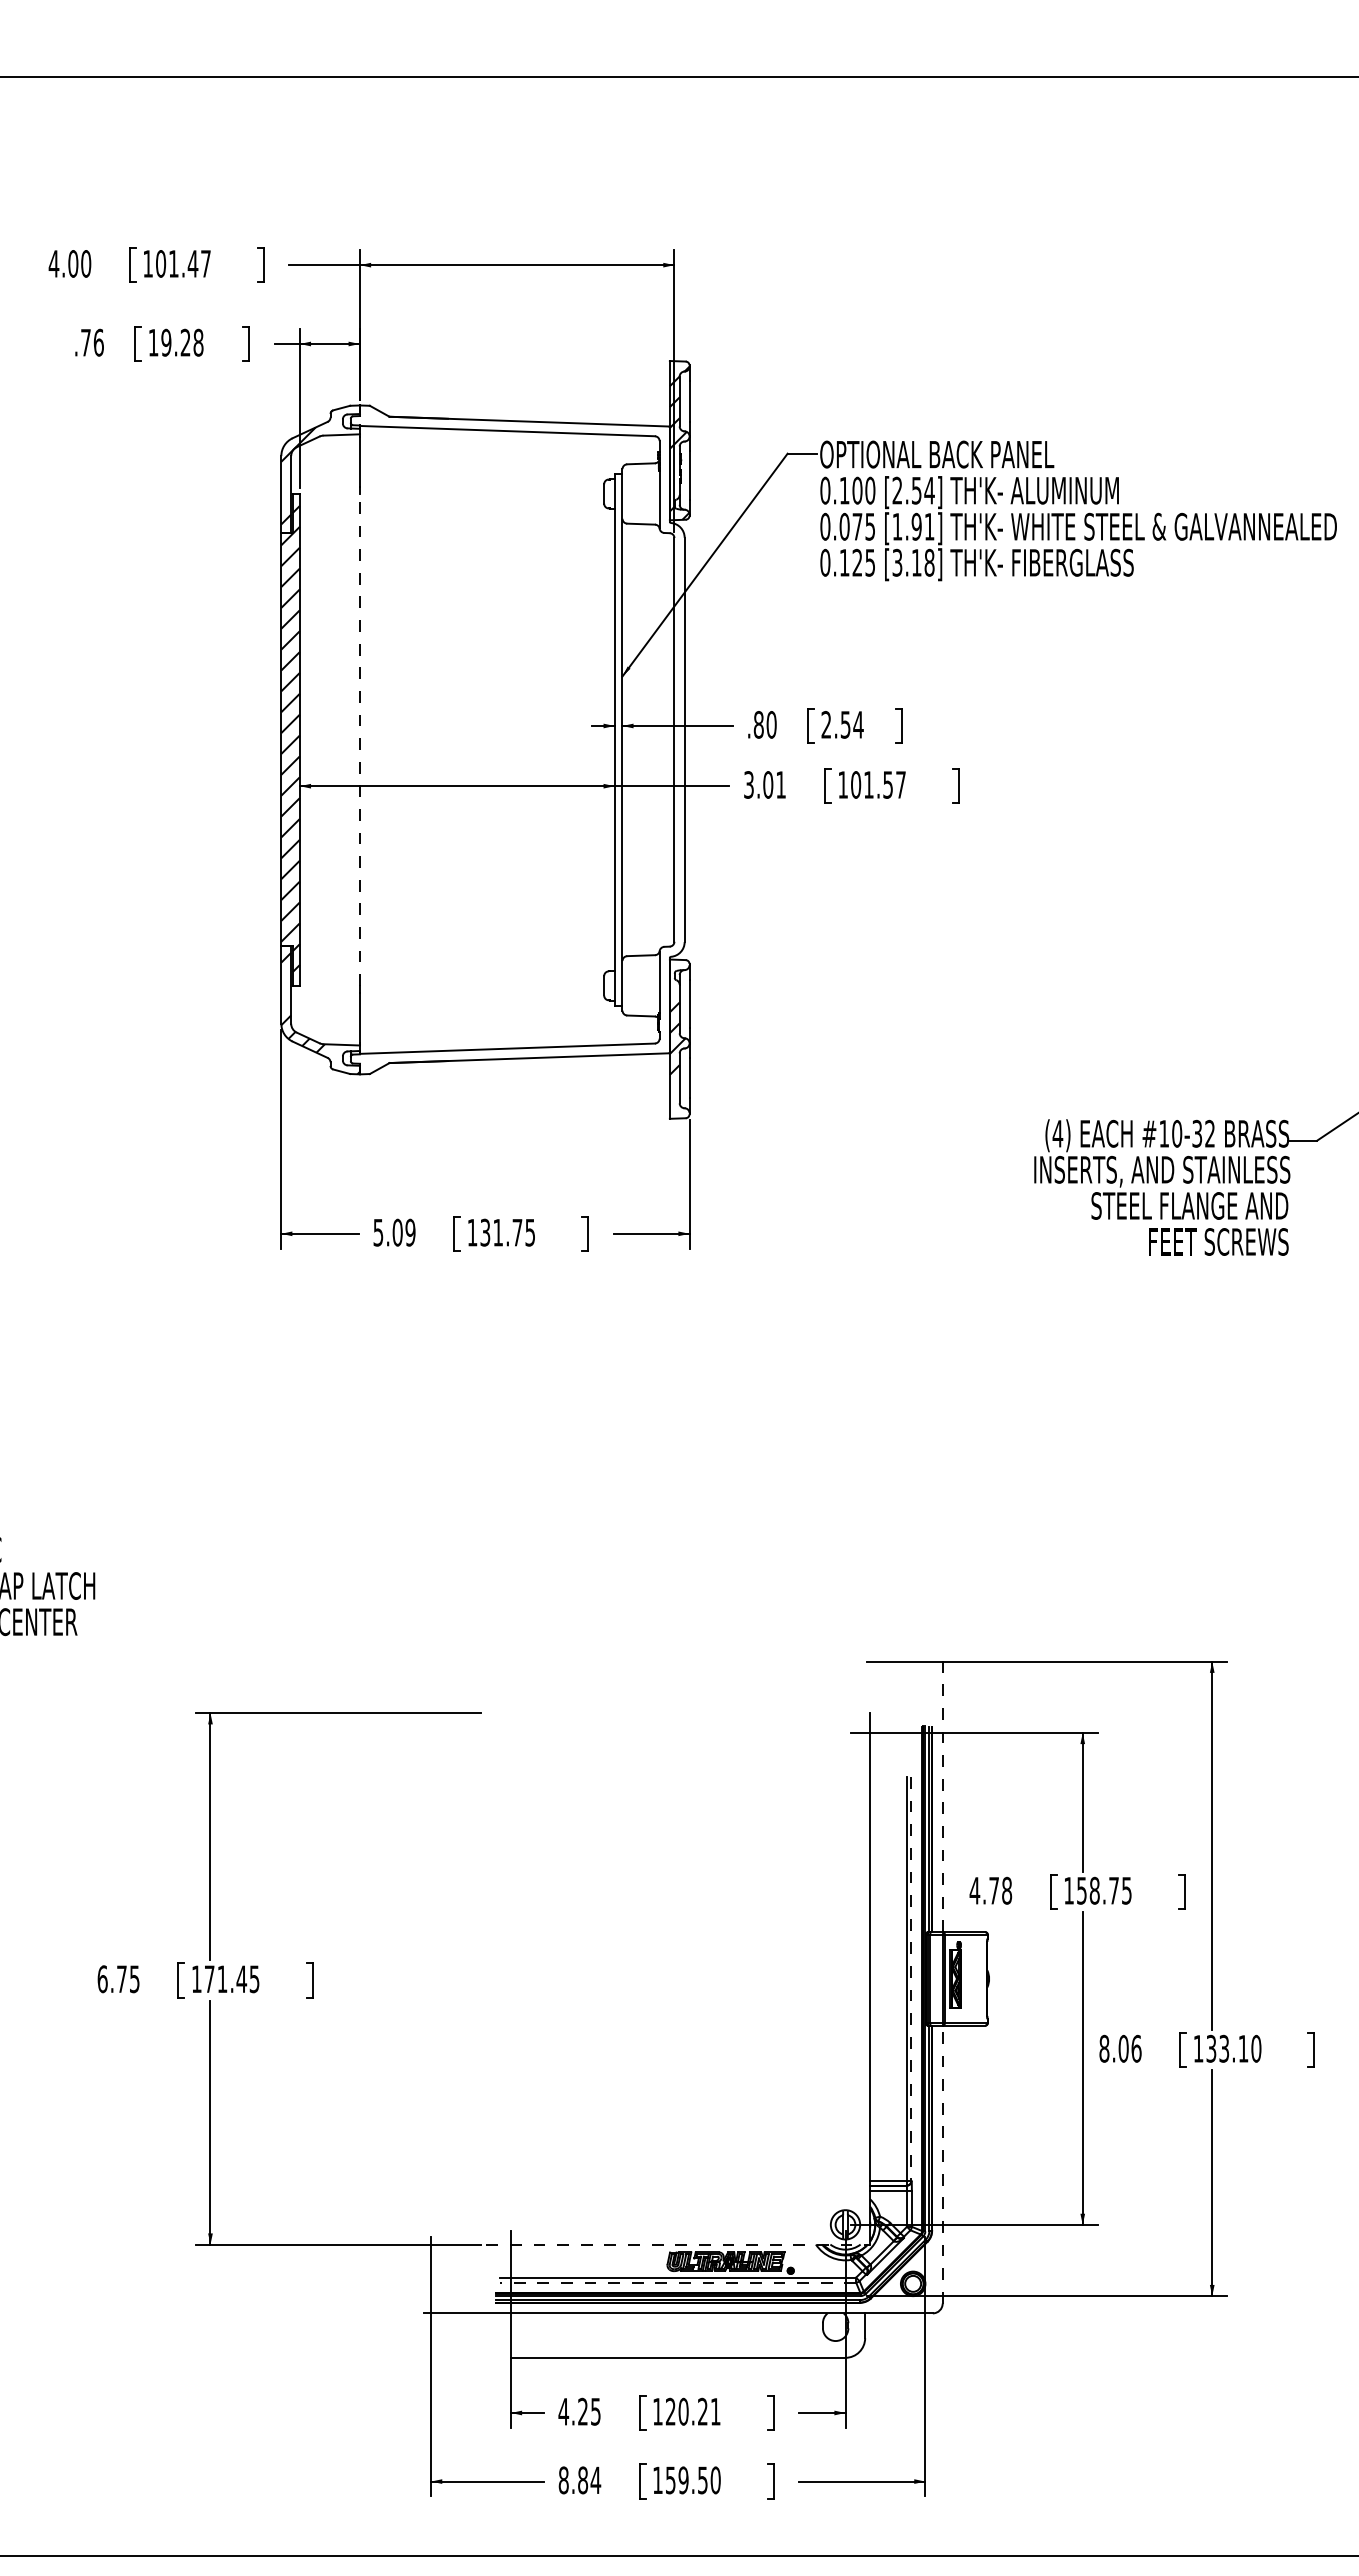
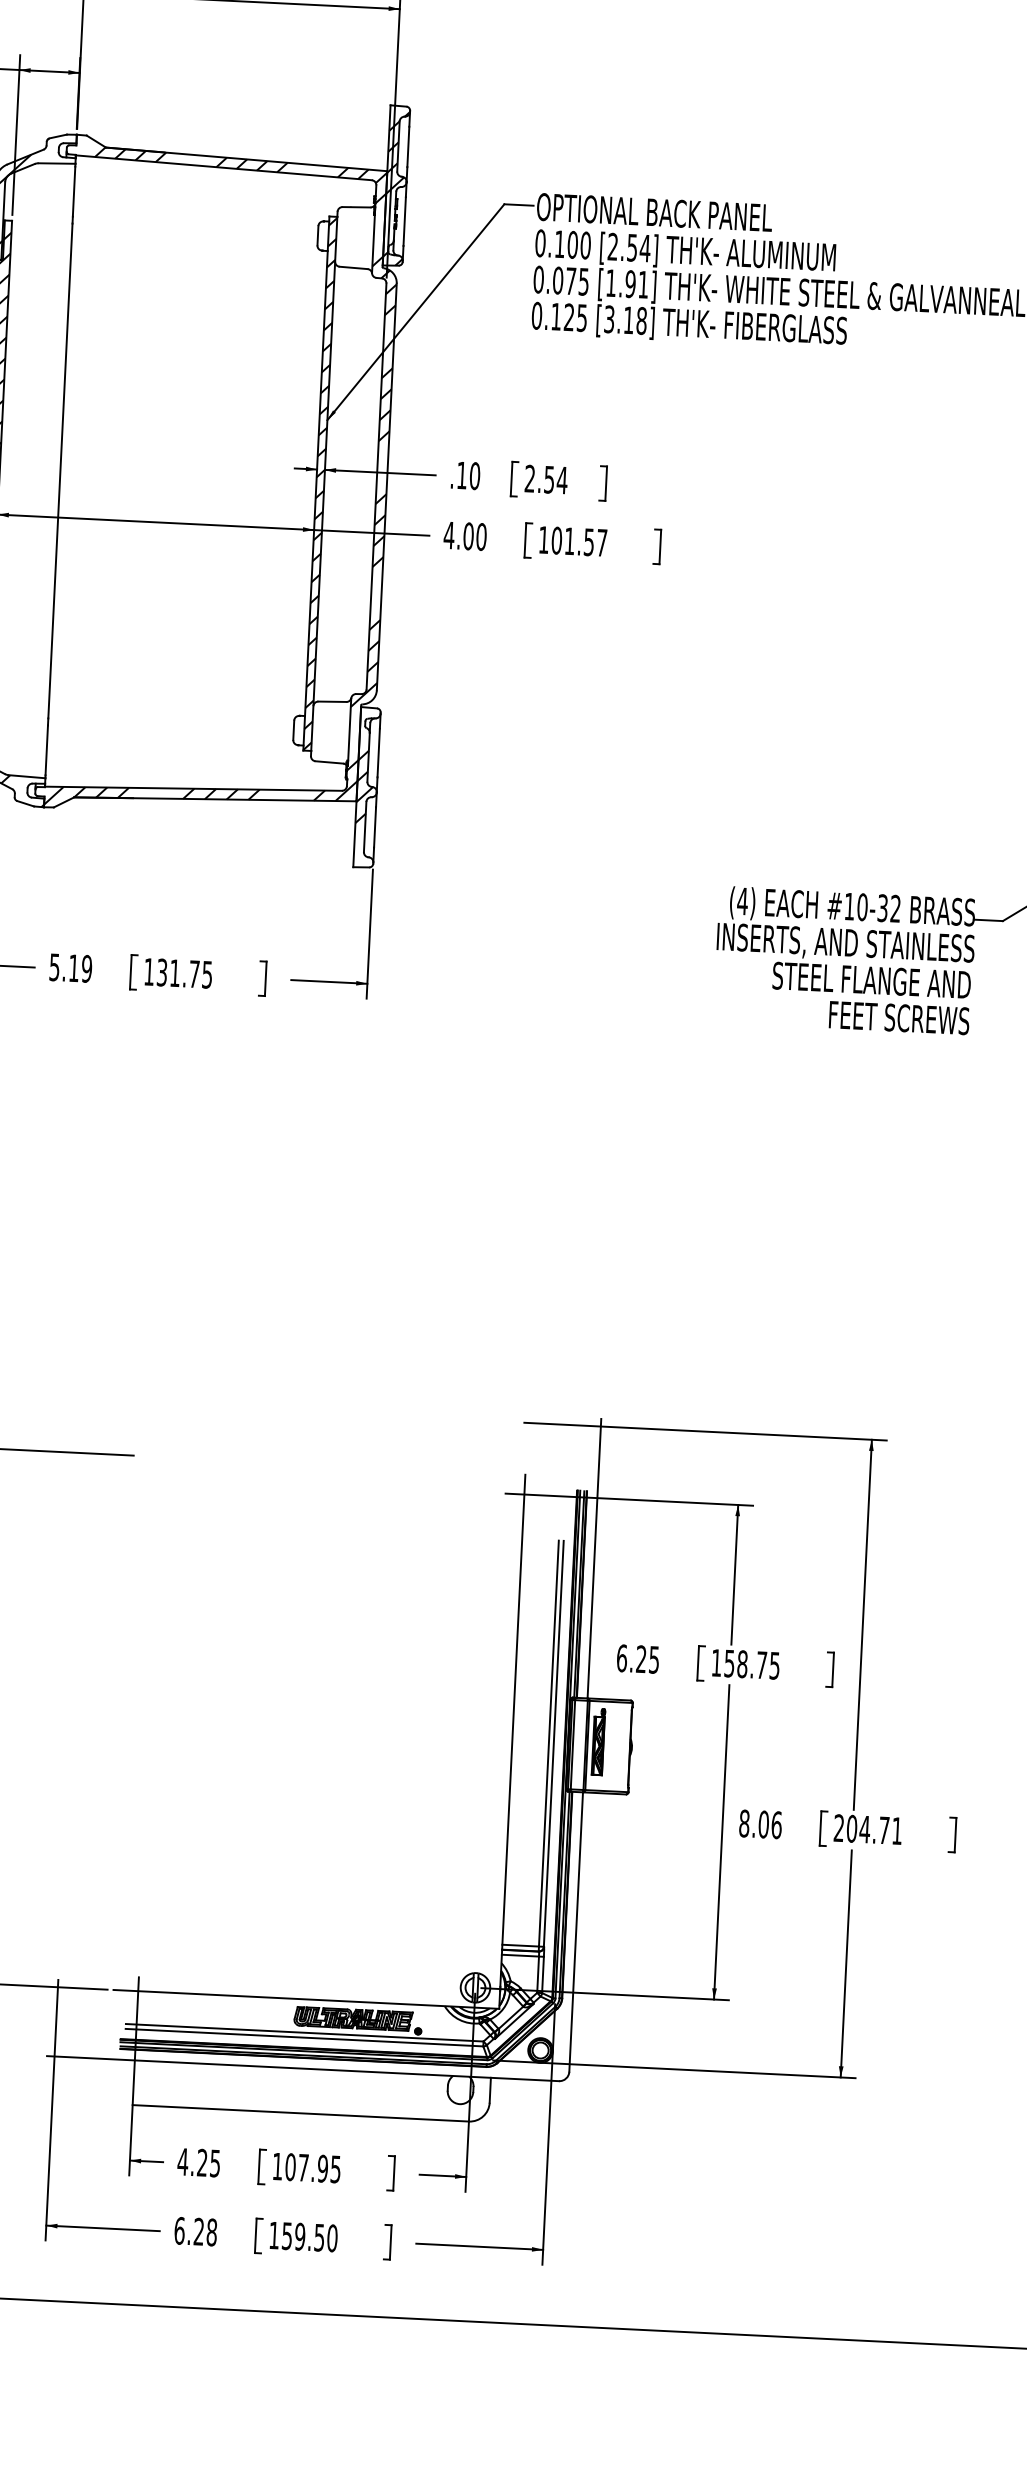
text: (758, 724) -> (461, 475), .80 -> .10
line: (360, 739) -> (60, 470), dashed -> solid
hatch: (618, 739) -> (320, 483), added
hatch: (522, 743) -> (223, 482), added
text: (764, 784) -> (464, 535), 3.01 -> 4.00
text: (397, 1232) -> (73, 968), 5.09 -> 5.19
line: (942, 1793) -> (594, 1558), dashed -> solid
text: (990, 1890) -> (637, 1658), 4.78 -> 6.25
line: (911, 1978) -> (553, 1743), dashed -> solid
text: (1227, 2048) -> (868, 1829), 133.10 -> 204.71
line: (942, 2164) -> (575, 1931), dashed -> solid
line: (678, 2244) -> (306, 1999), dashed -> solid
line: (678, 2282) -> (304, 2037), dashed -> solid
text: (692, 2411) -> (312, 2167), 120.21 -> 107.95
text: (579, 2480) -> (195, 2231), 8.84 -> 6.28

